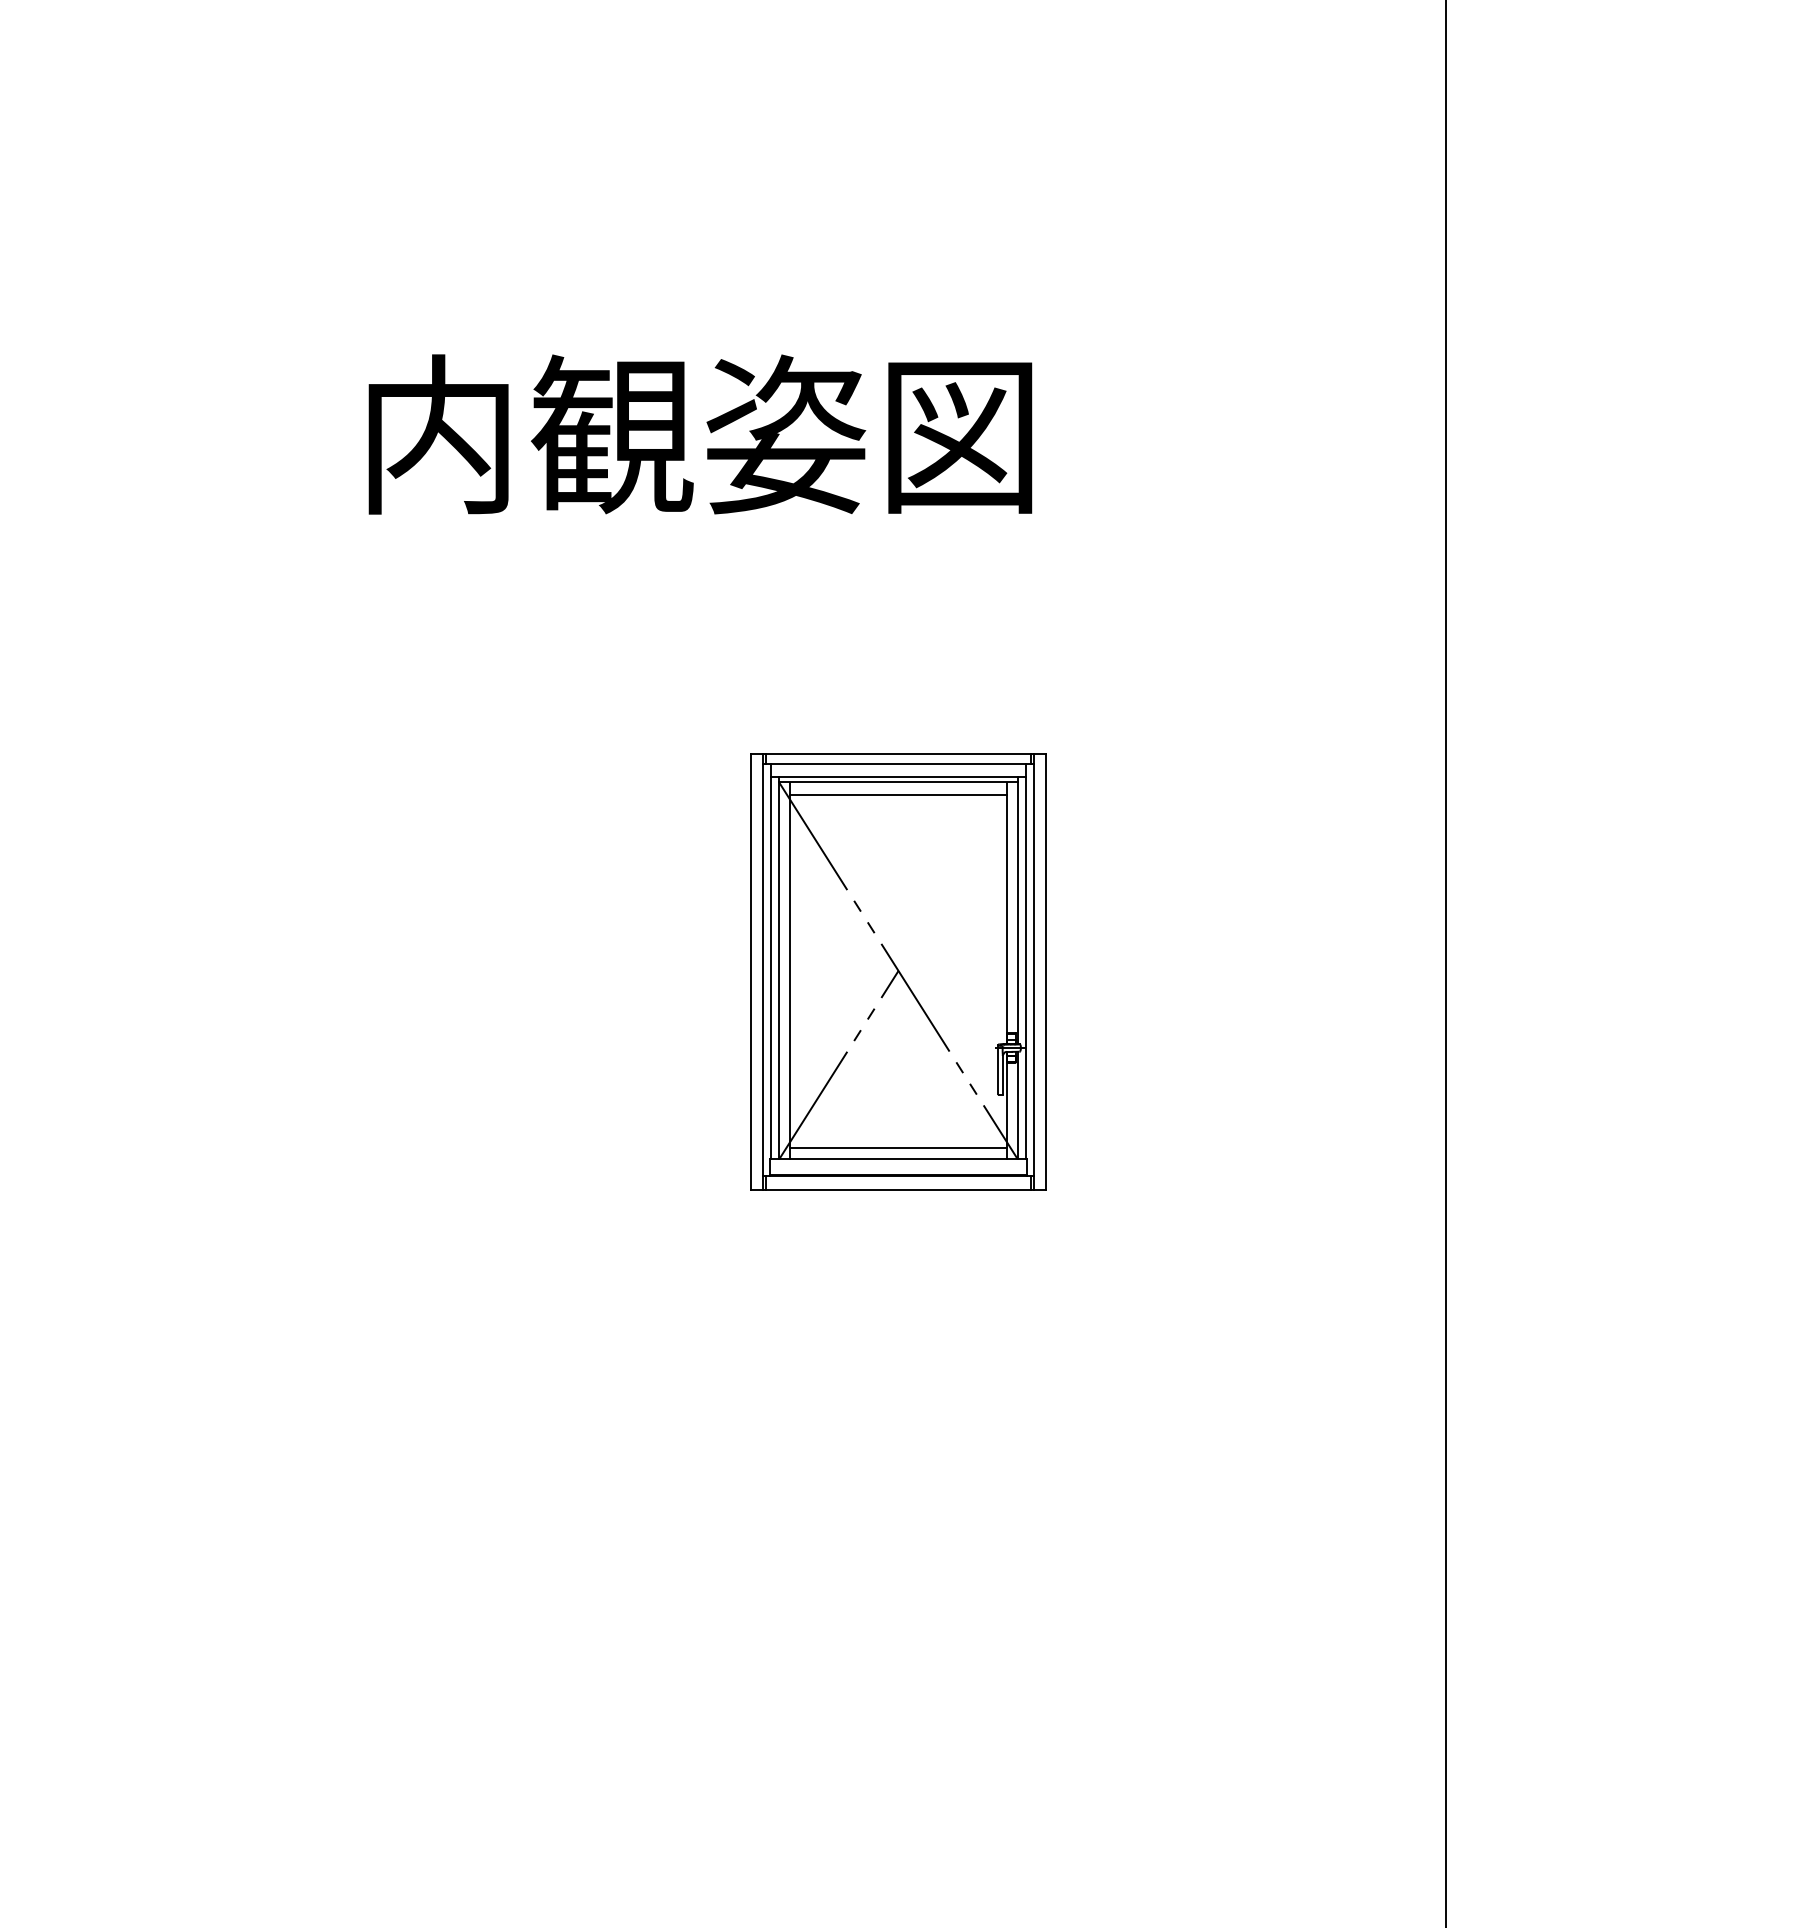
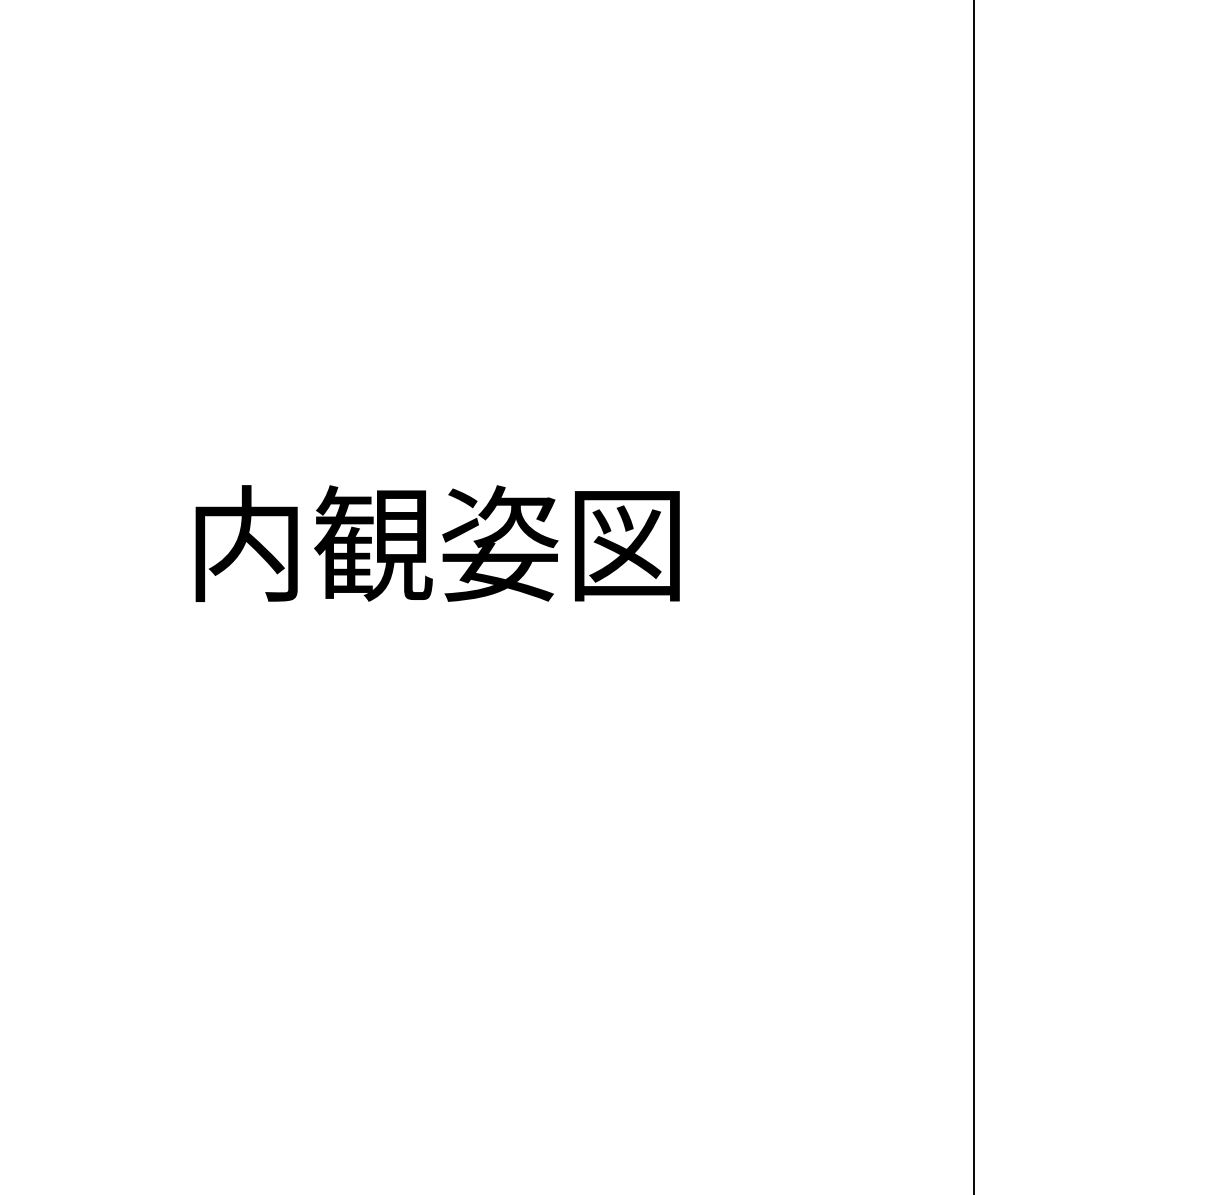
text: (700, 434) -> (437, 543), moved
part: (898, 971) -> (574, 785), removed

